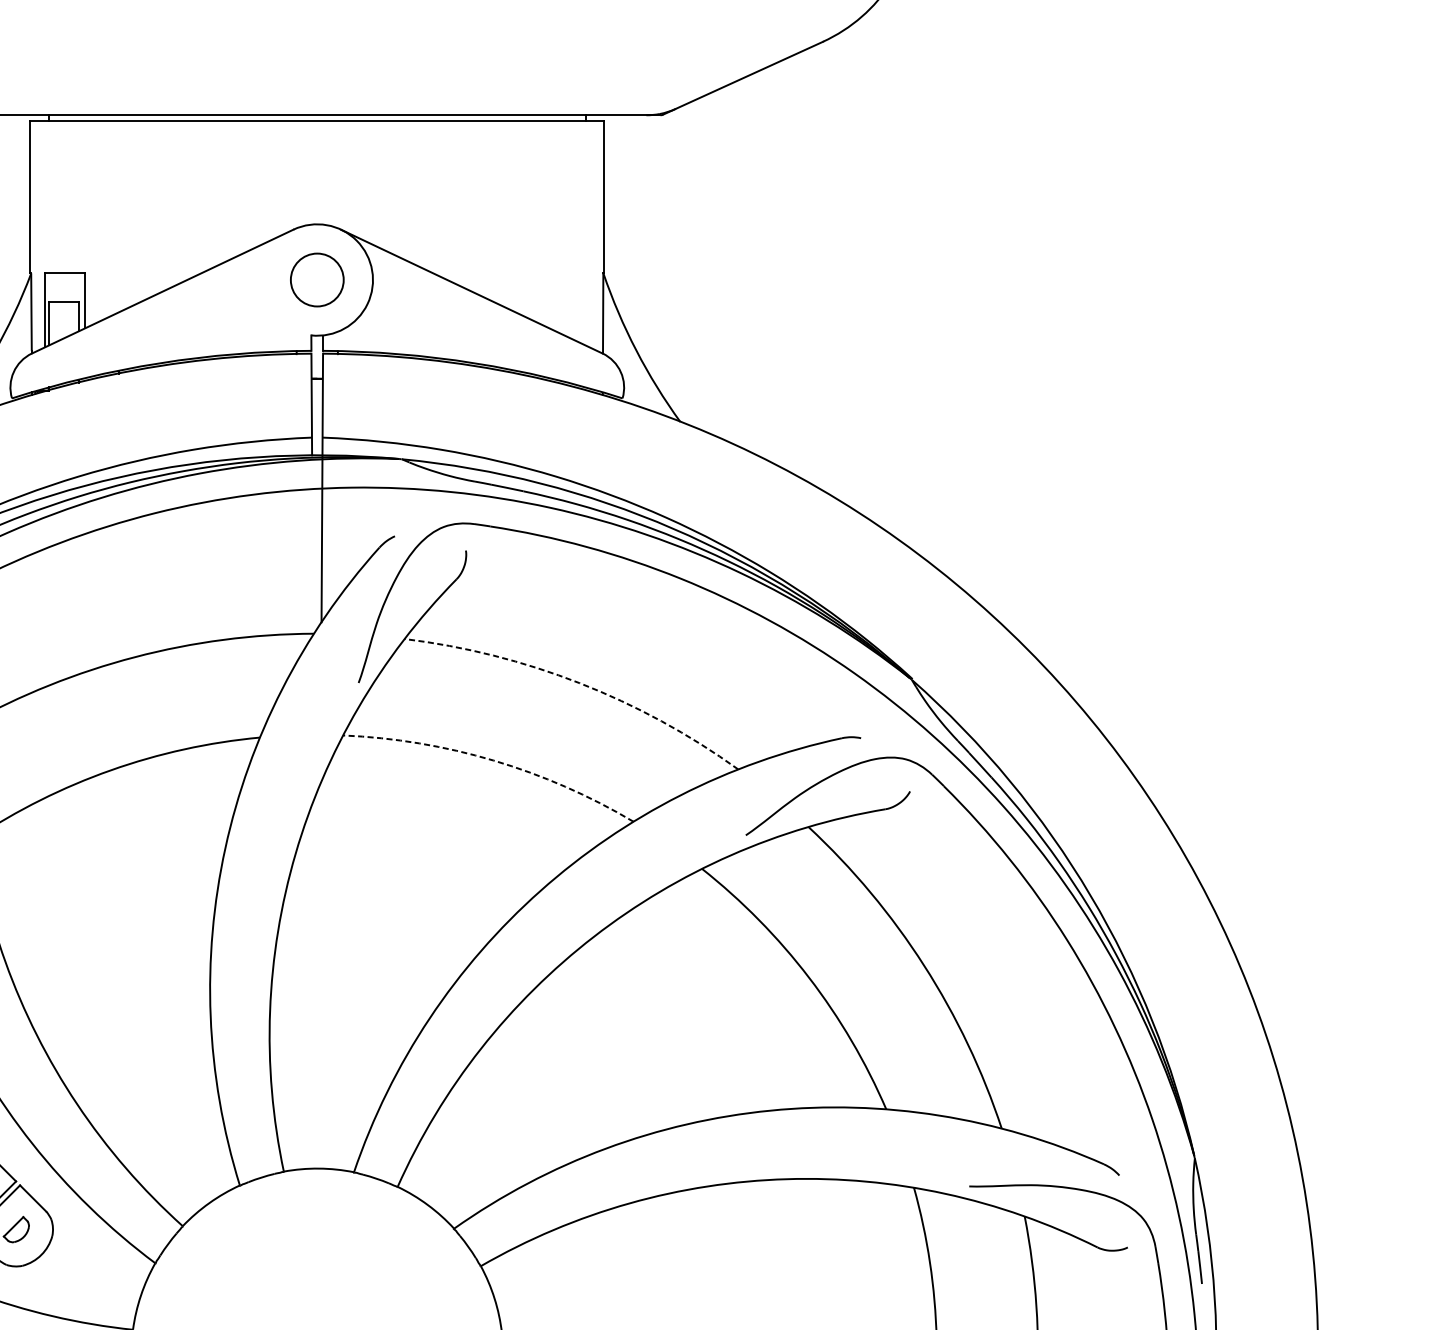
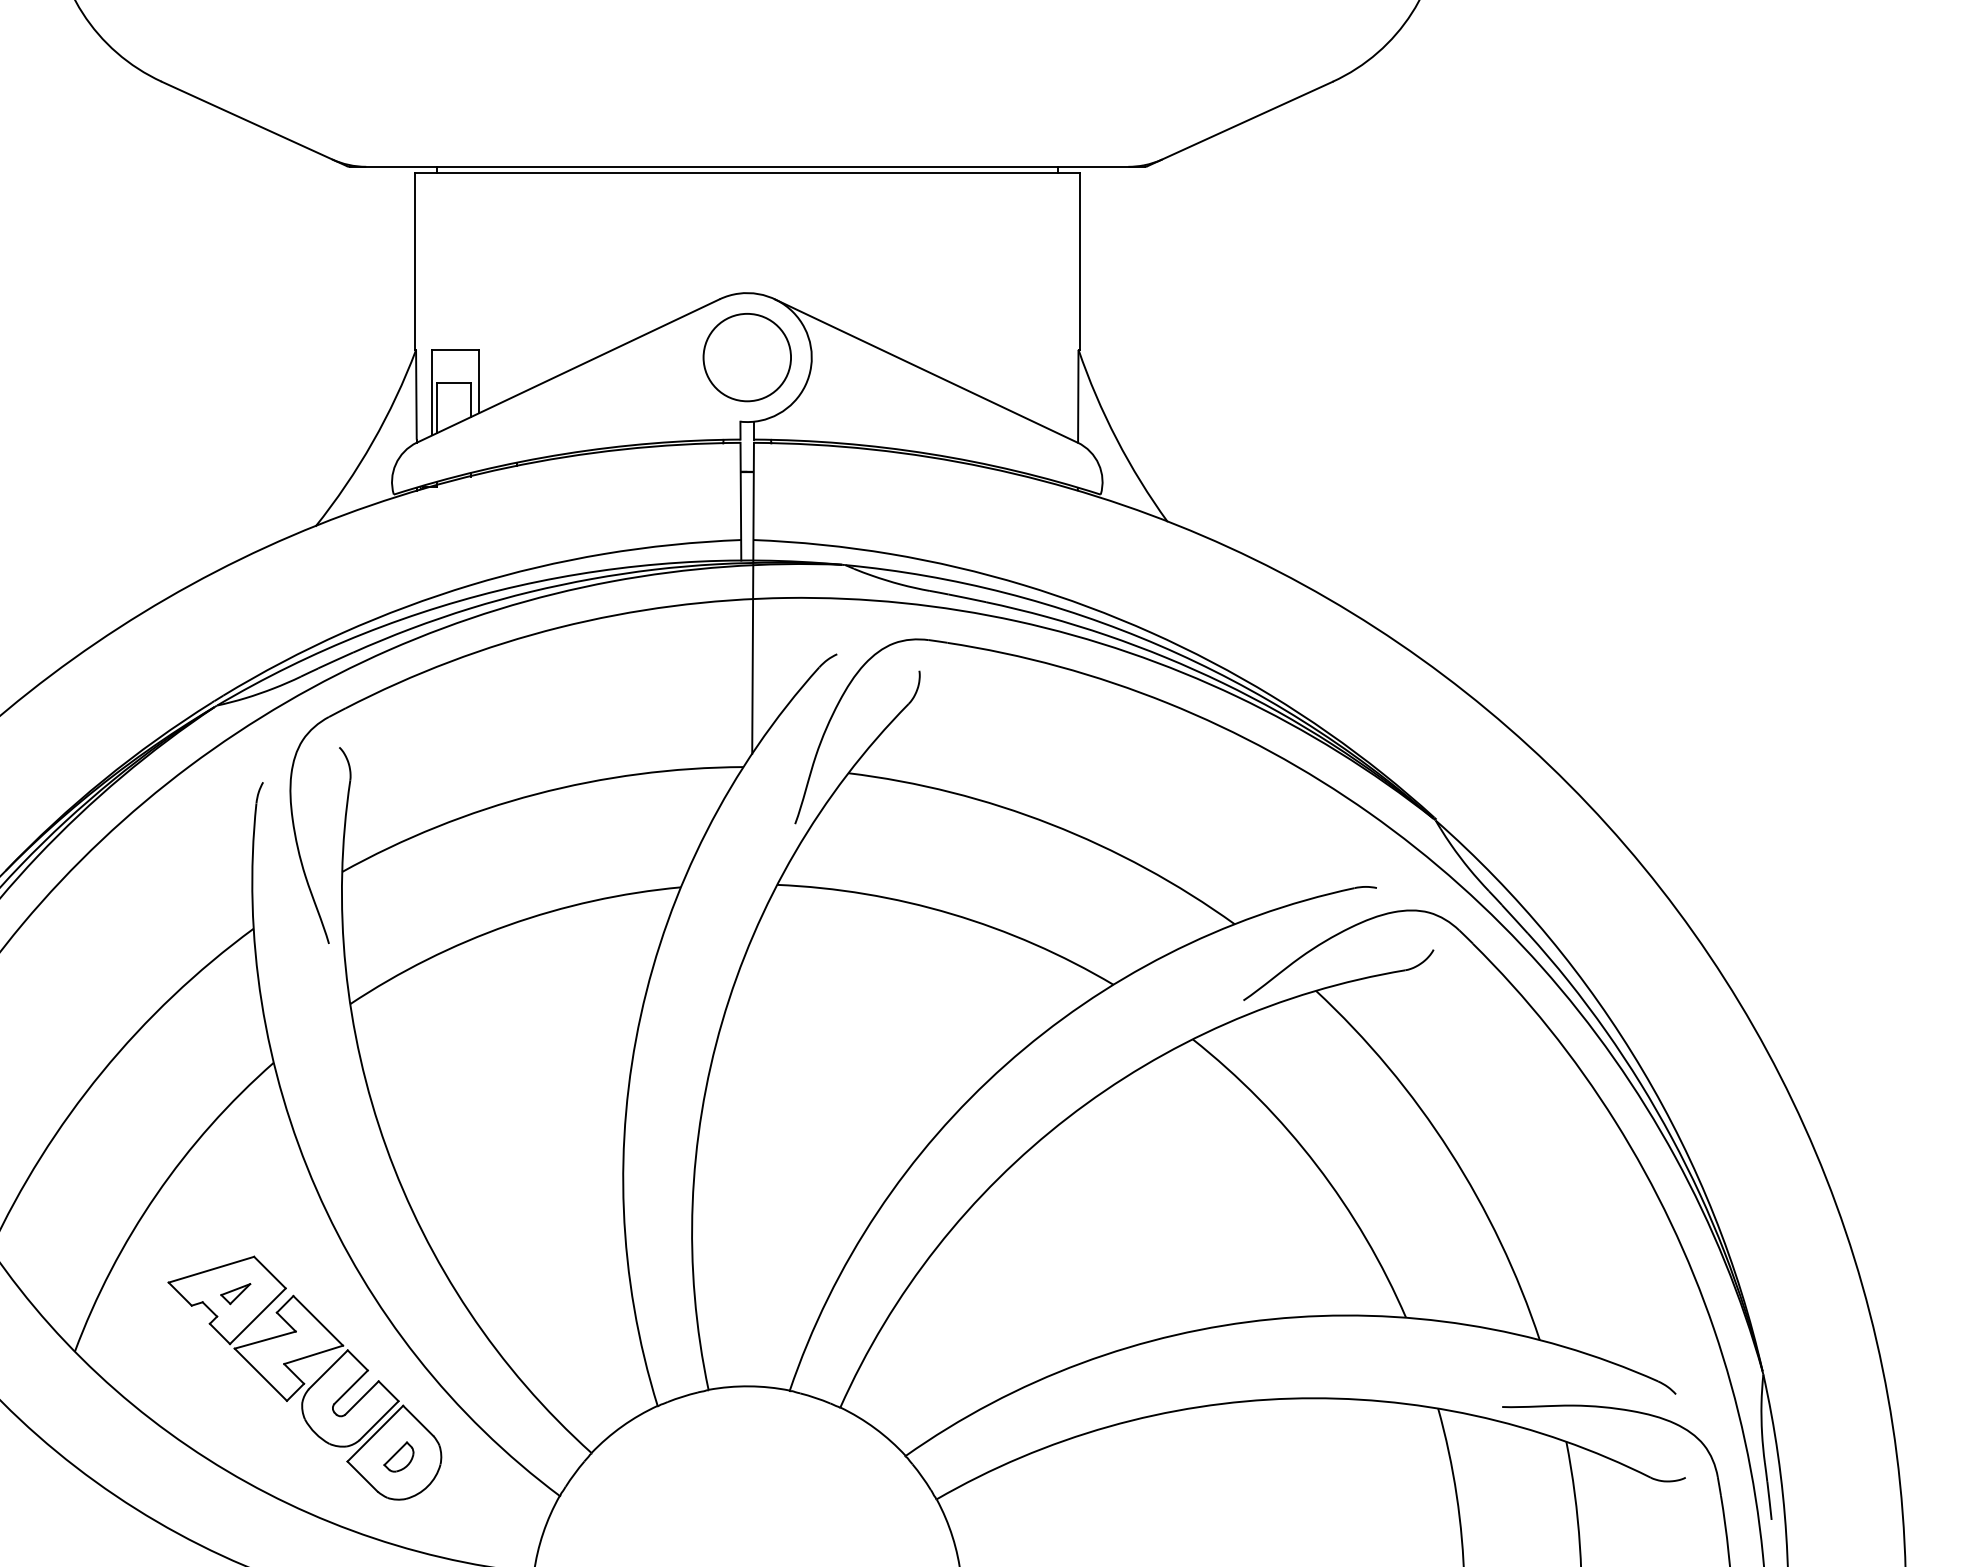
circle: (317, 279) -> (747, 357), size x1.43
arc: (580, 683) -> (1051, 824), dashed -> solid
arc: (493, 760) -> (951, 913), dashed -> solid

